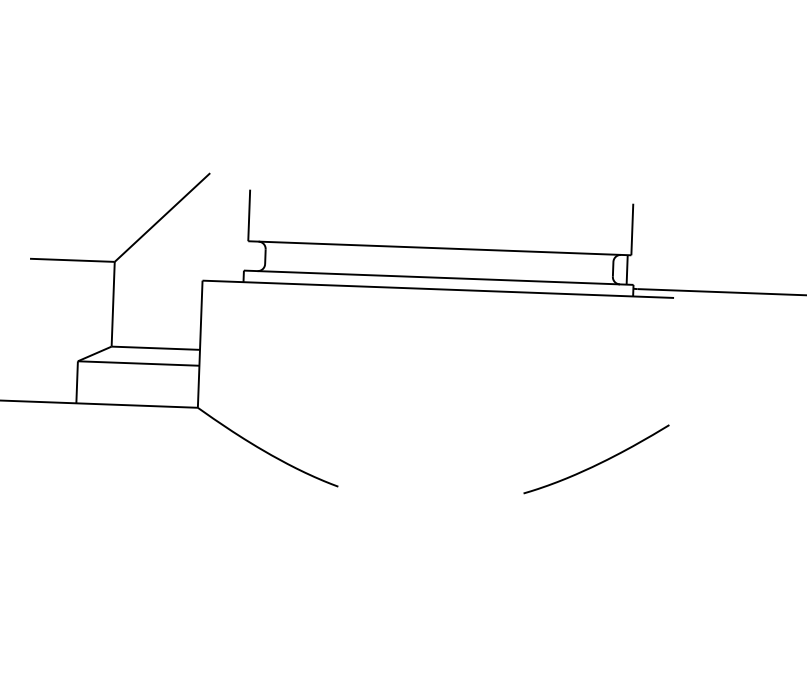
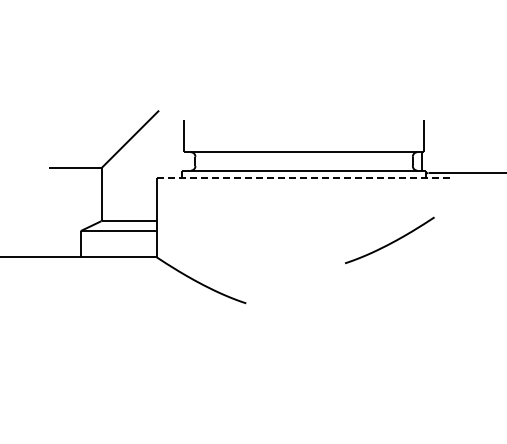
line: (438, 288) -> (304, 177), solid -> dashed
curve: (597, 462) -> (390, 242), moved

